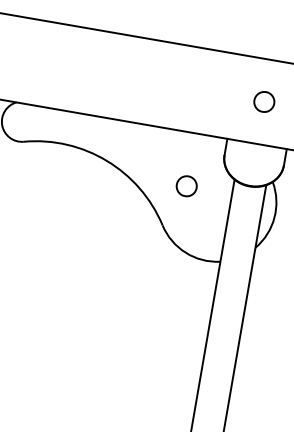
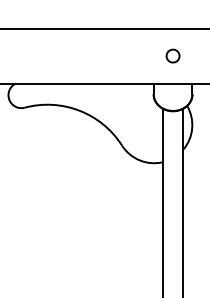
part: (186, 185) -> (132, 117), removed

